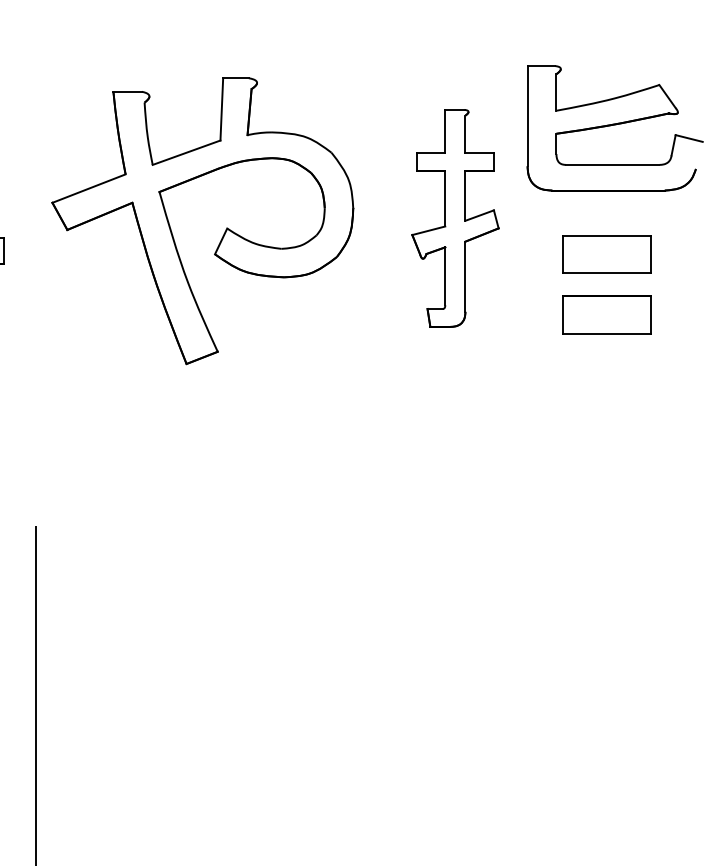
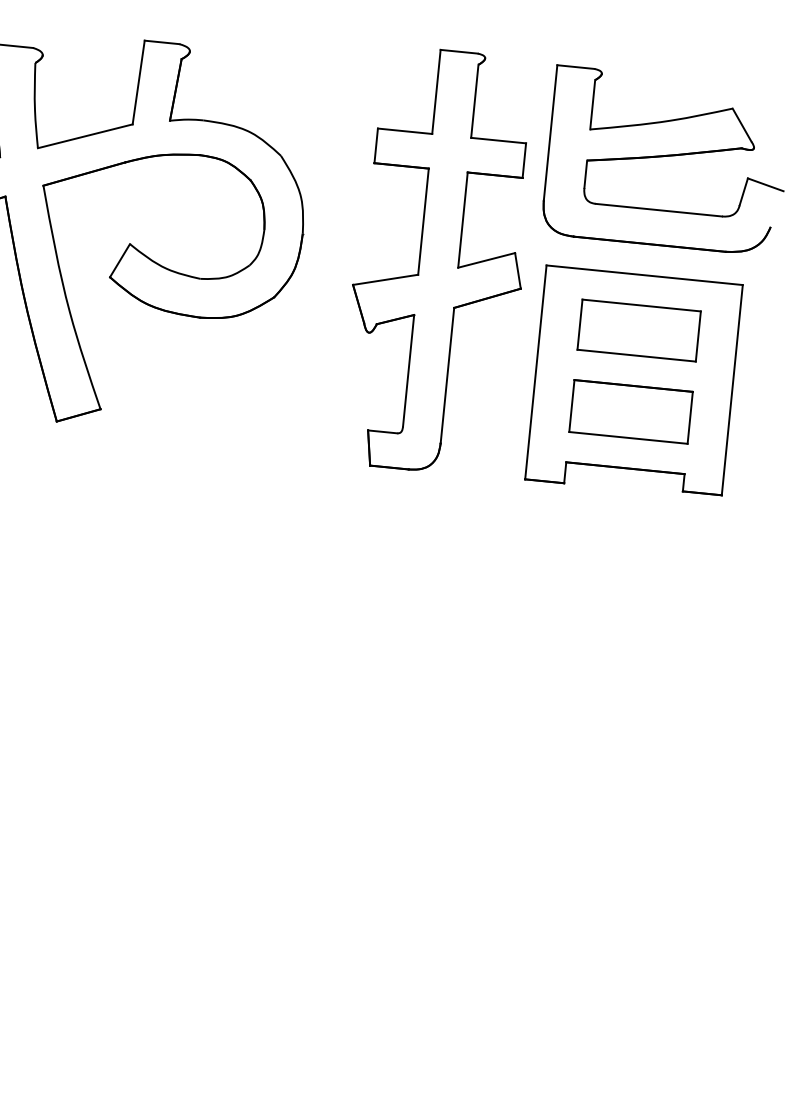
part: (455, 218) -> (439, 261), size x1.43
part: (606, 292) -> (633, 381), added

